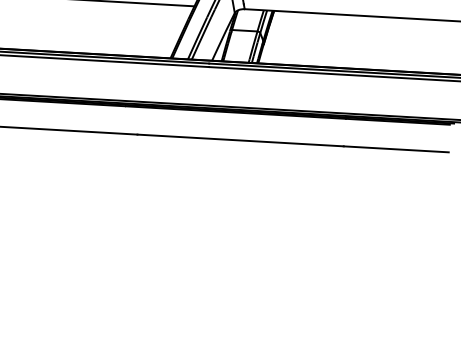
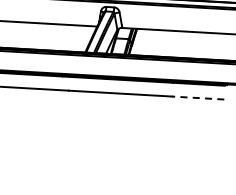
line: (395, 150) -> (197, 98), solid -> dashed

